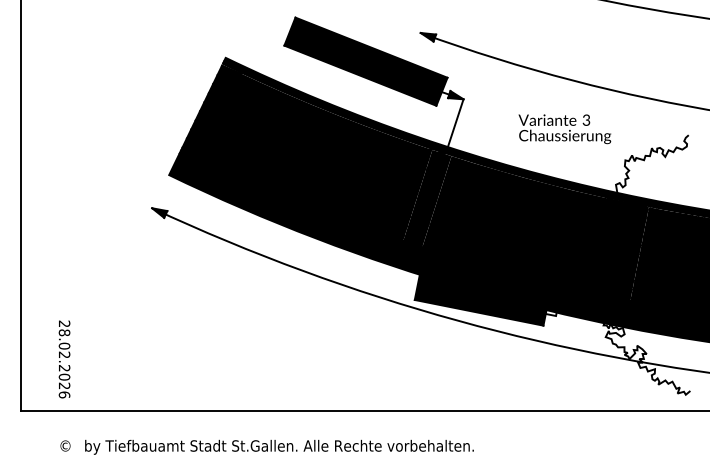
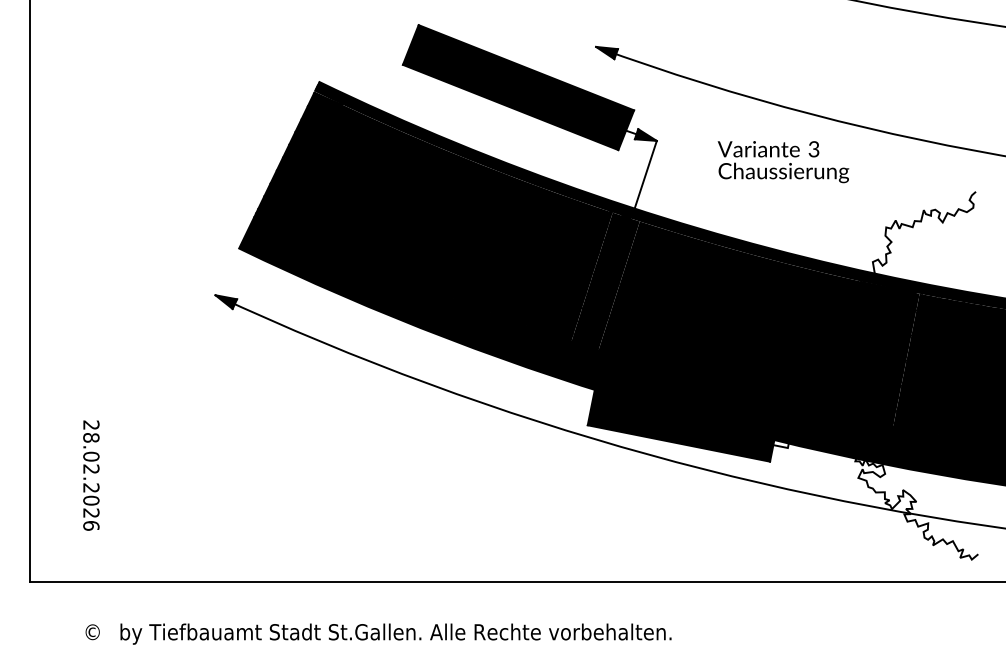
text: (564, 129) -> (782, 162), moved
text: (64, 359) -> (91, 475), moved

